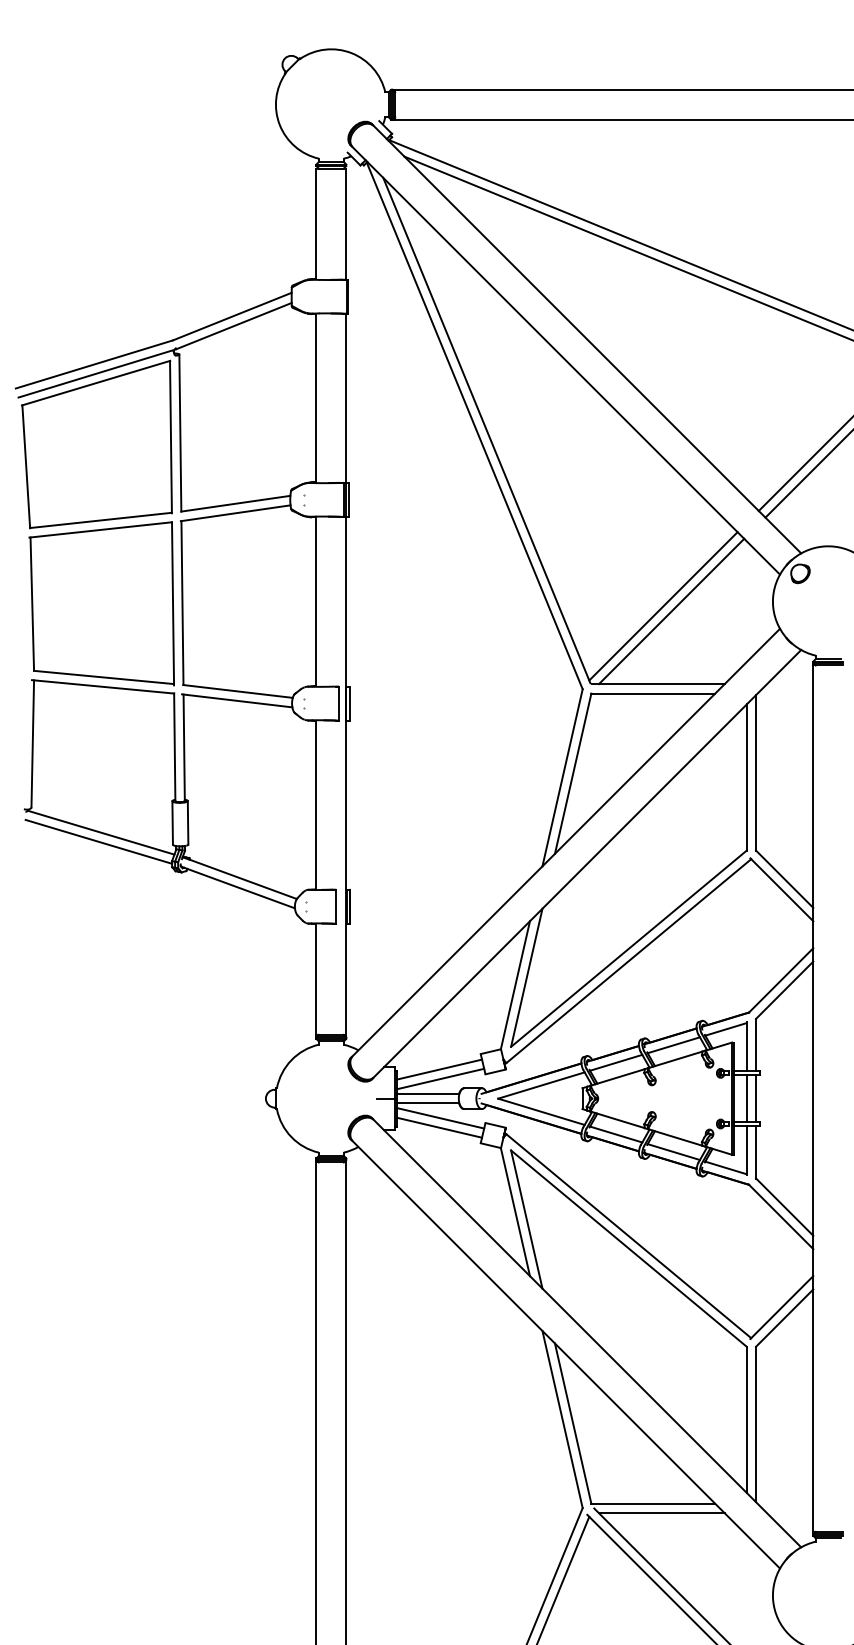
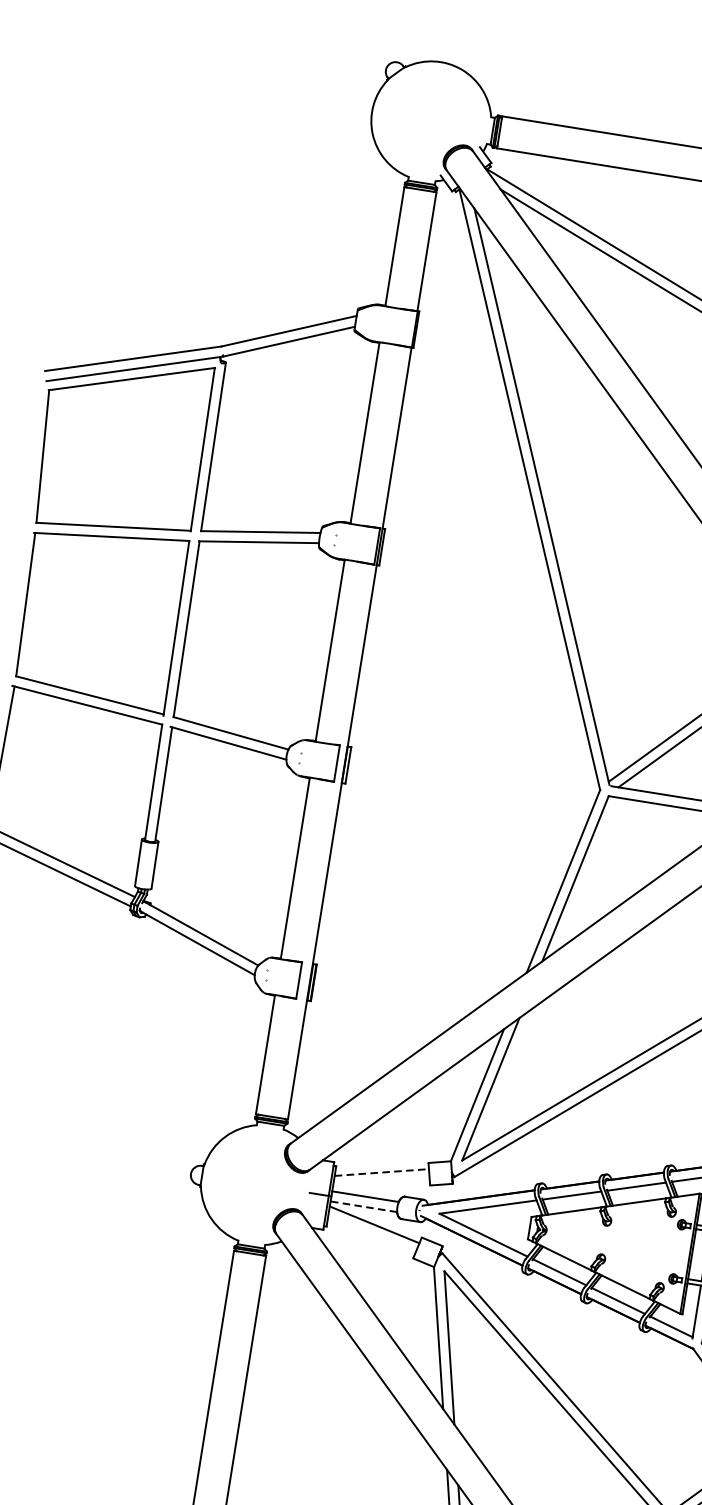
line: (439, 1069) -> (381, 1172), solid -> dashed
line: (440, 1078) -> (381, 1182), removed
line: (427, 1103) -> (363, 1206), solid -> dashed
line: (439, 1127) -> (371, 1234), removed

